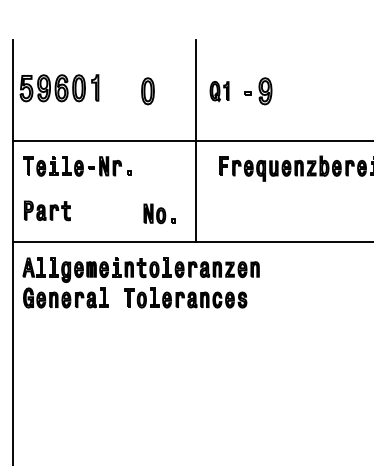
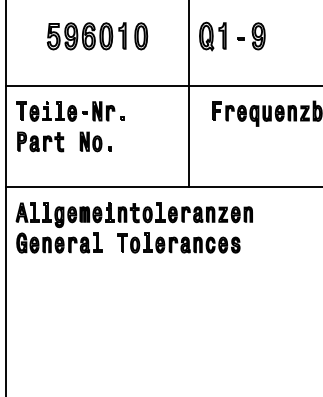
part: (59, 88) -> (86, 36), moved
part: (219, 91) -> (212, 36), size x1.43
part: (47, 210) -> (40, 141), moved
part: (159, 213) -> (95, 141), moved

